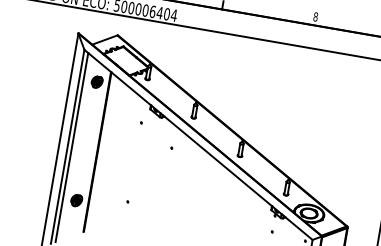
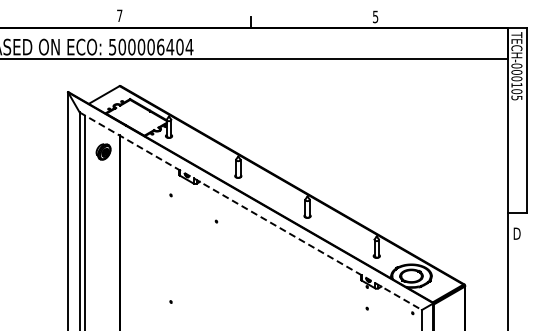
text: (315, 16) -> (375, 16), 8 -> 5
line: (198, 145) -> (250, 211), solid -> dashed
part: (76, 200) -> (103, 311), removed

